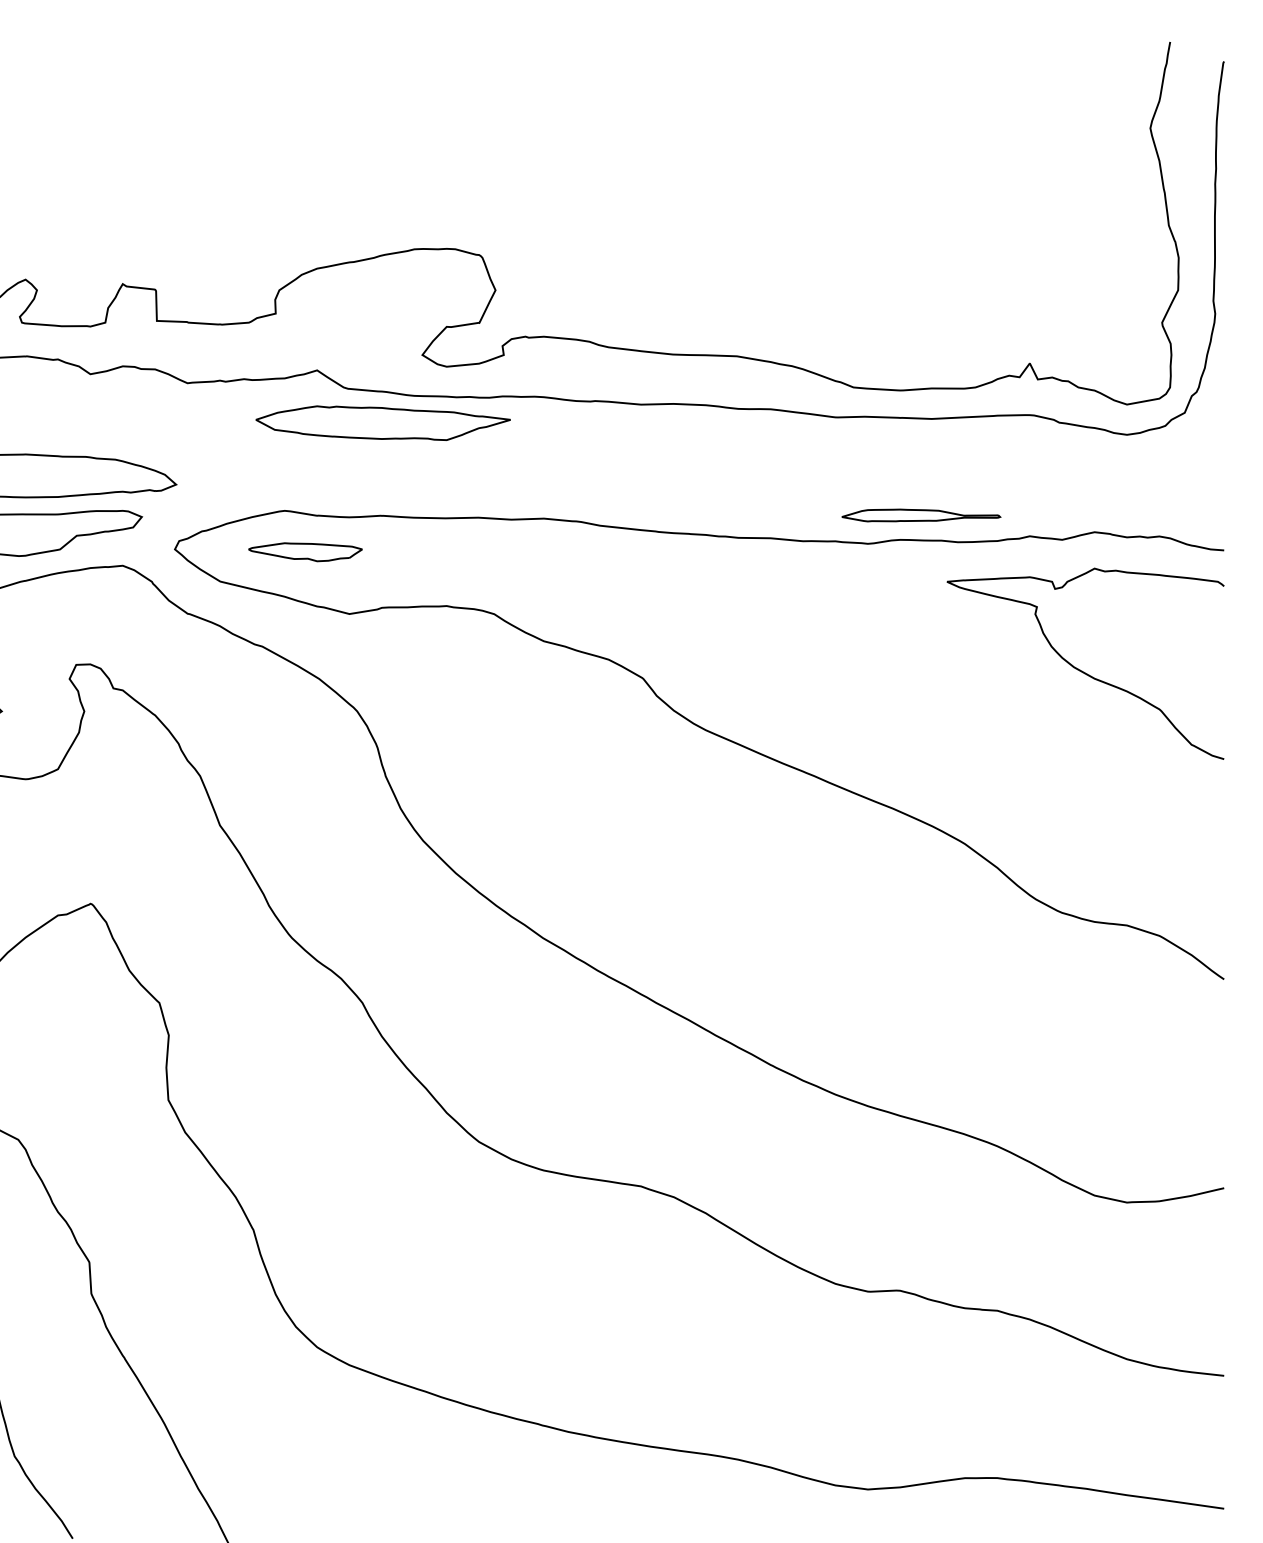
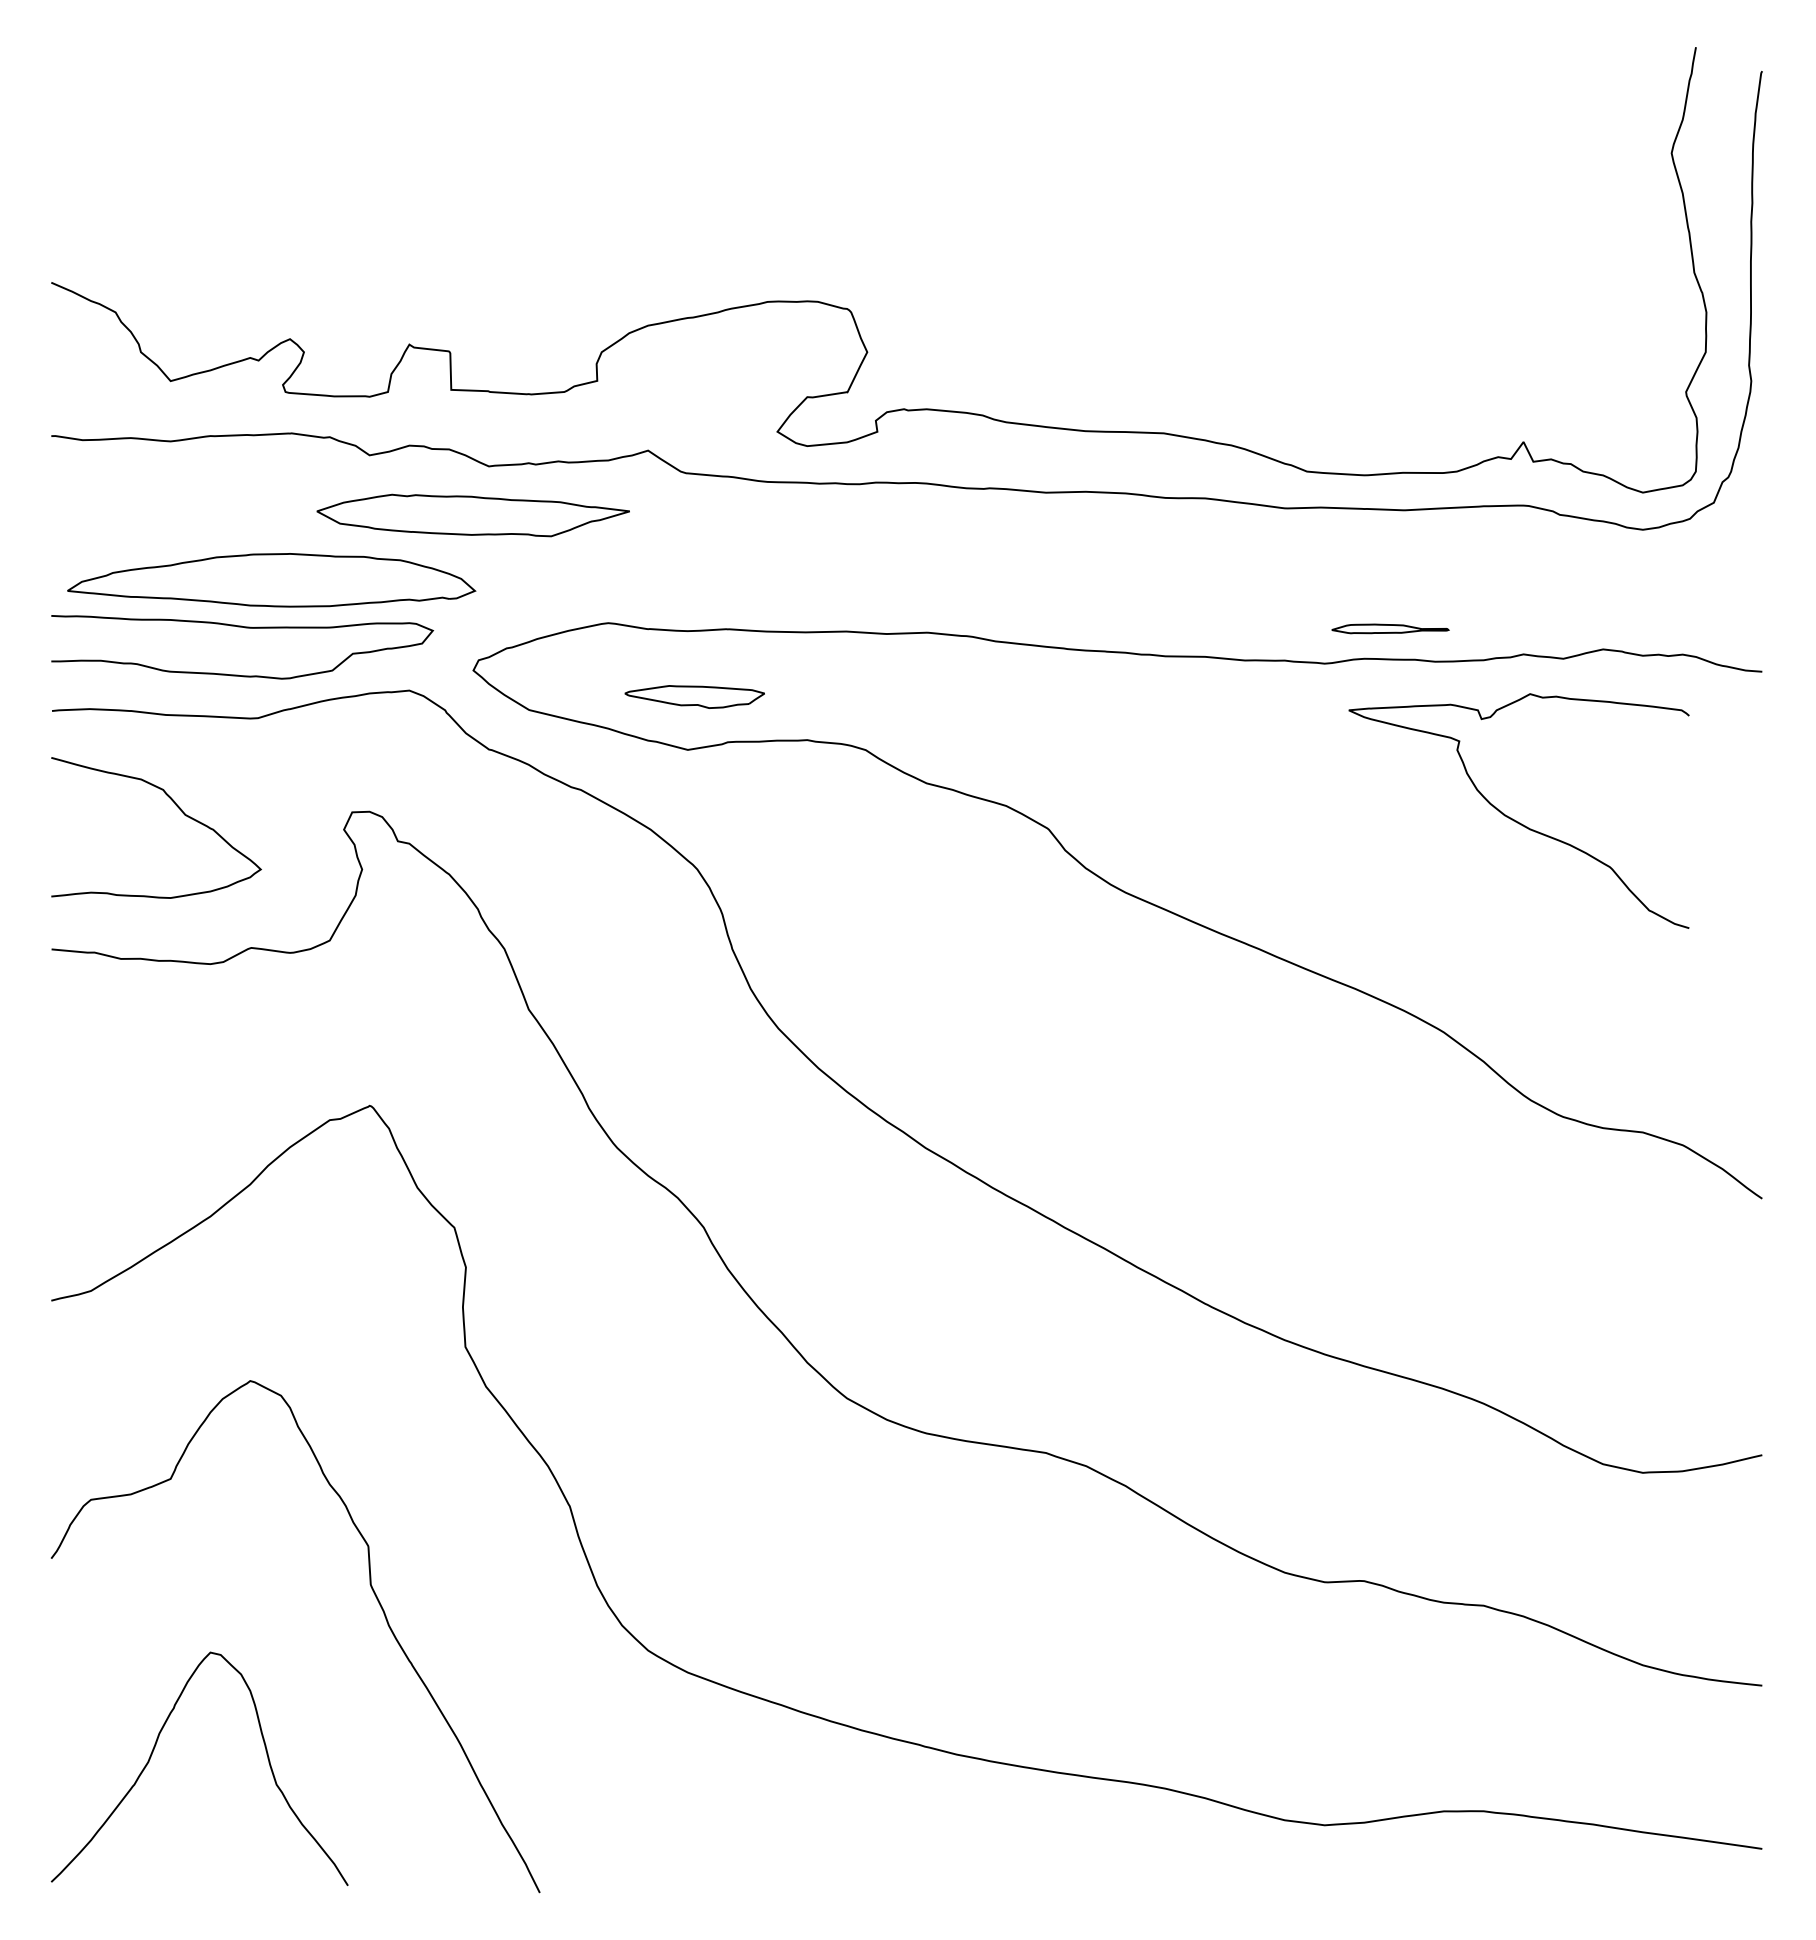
part: (382, 423) -> (472, 515), moved
part: (921, 515) -> (1390, 628), size x0.6
part: (305, 551) -> (694, 696), moved
curve: (1081, 670) -> (1514, 819), moved

